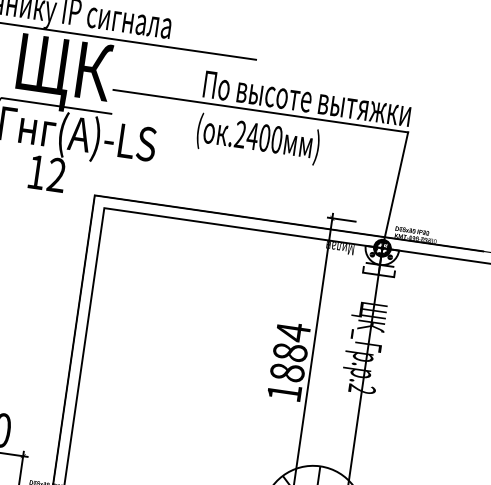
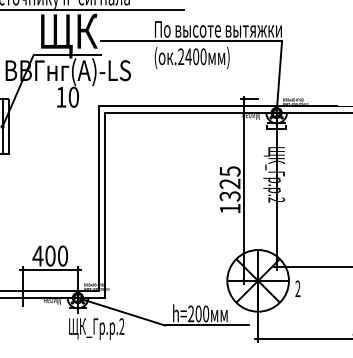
text: (56, 173) -> (73, 96), 12 -> 10
text: (289, 351) -> (229, 183), 1884 -> 1325

